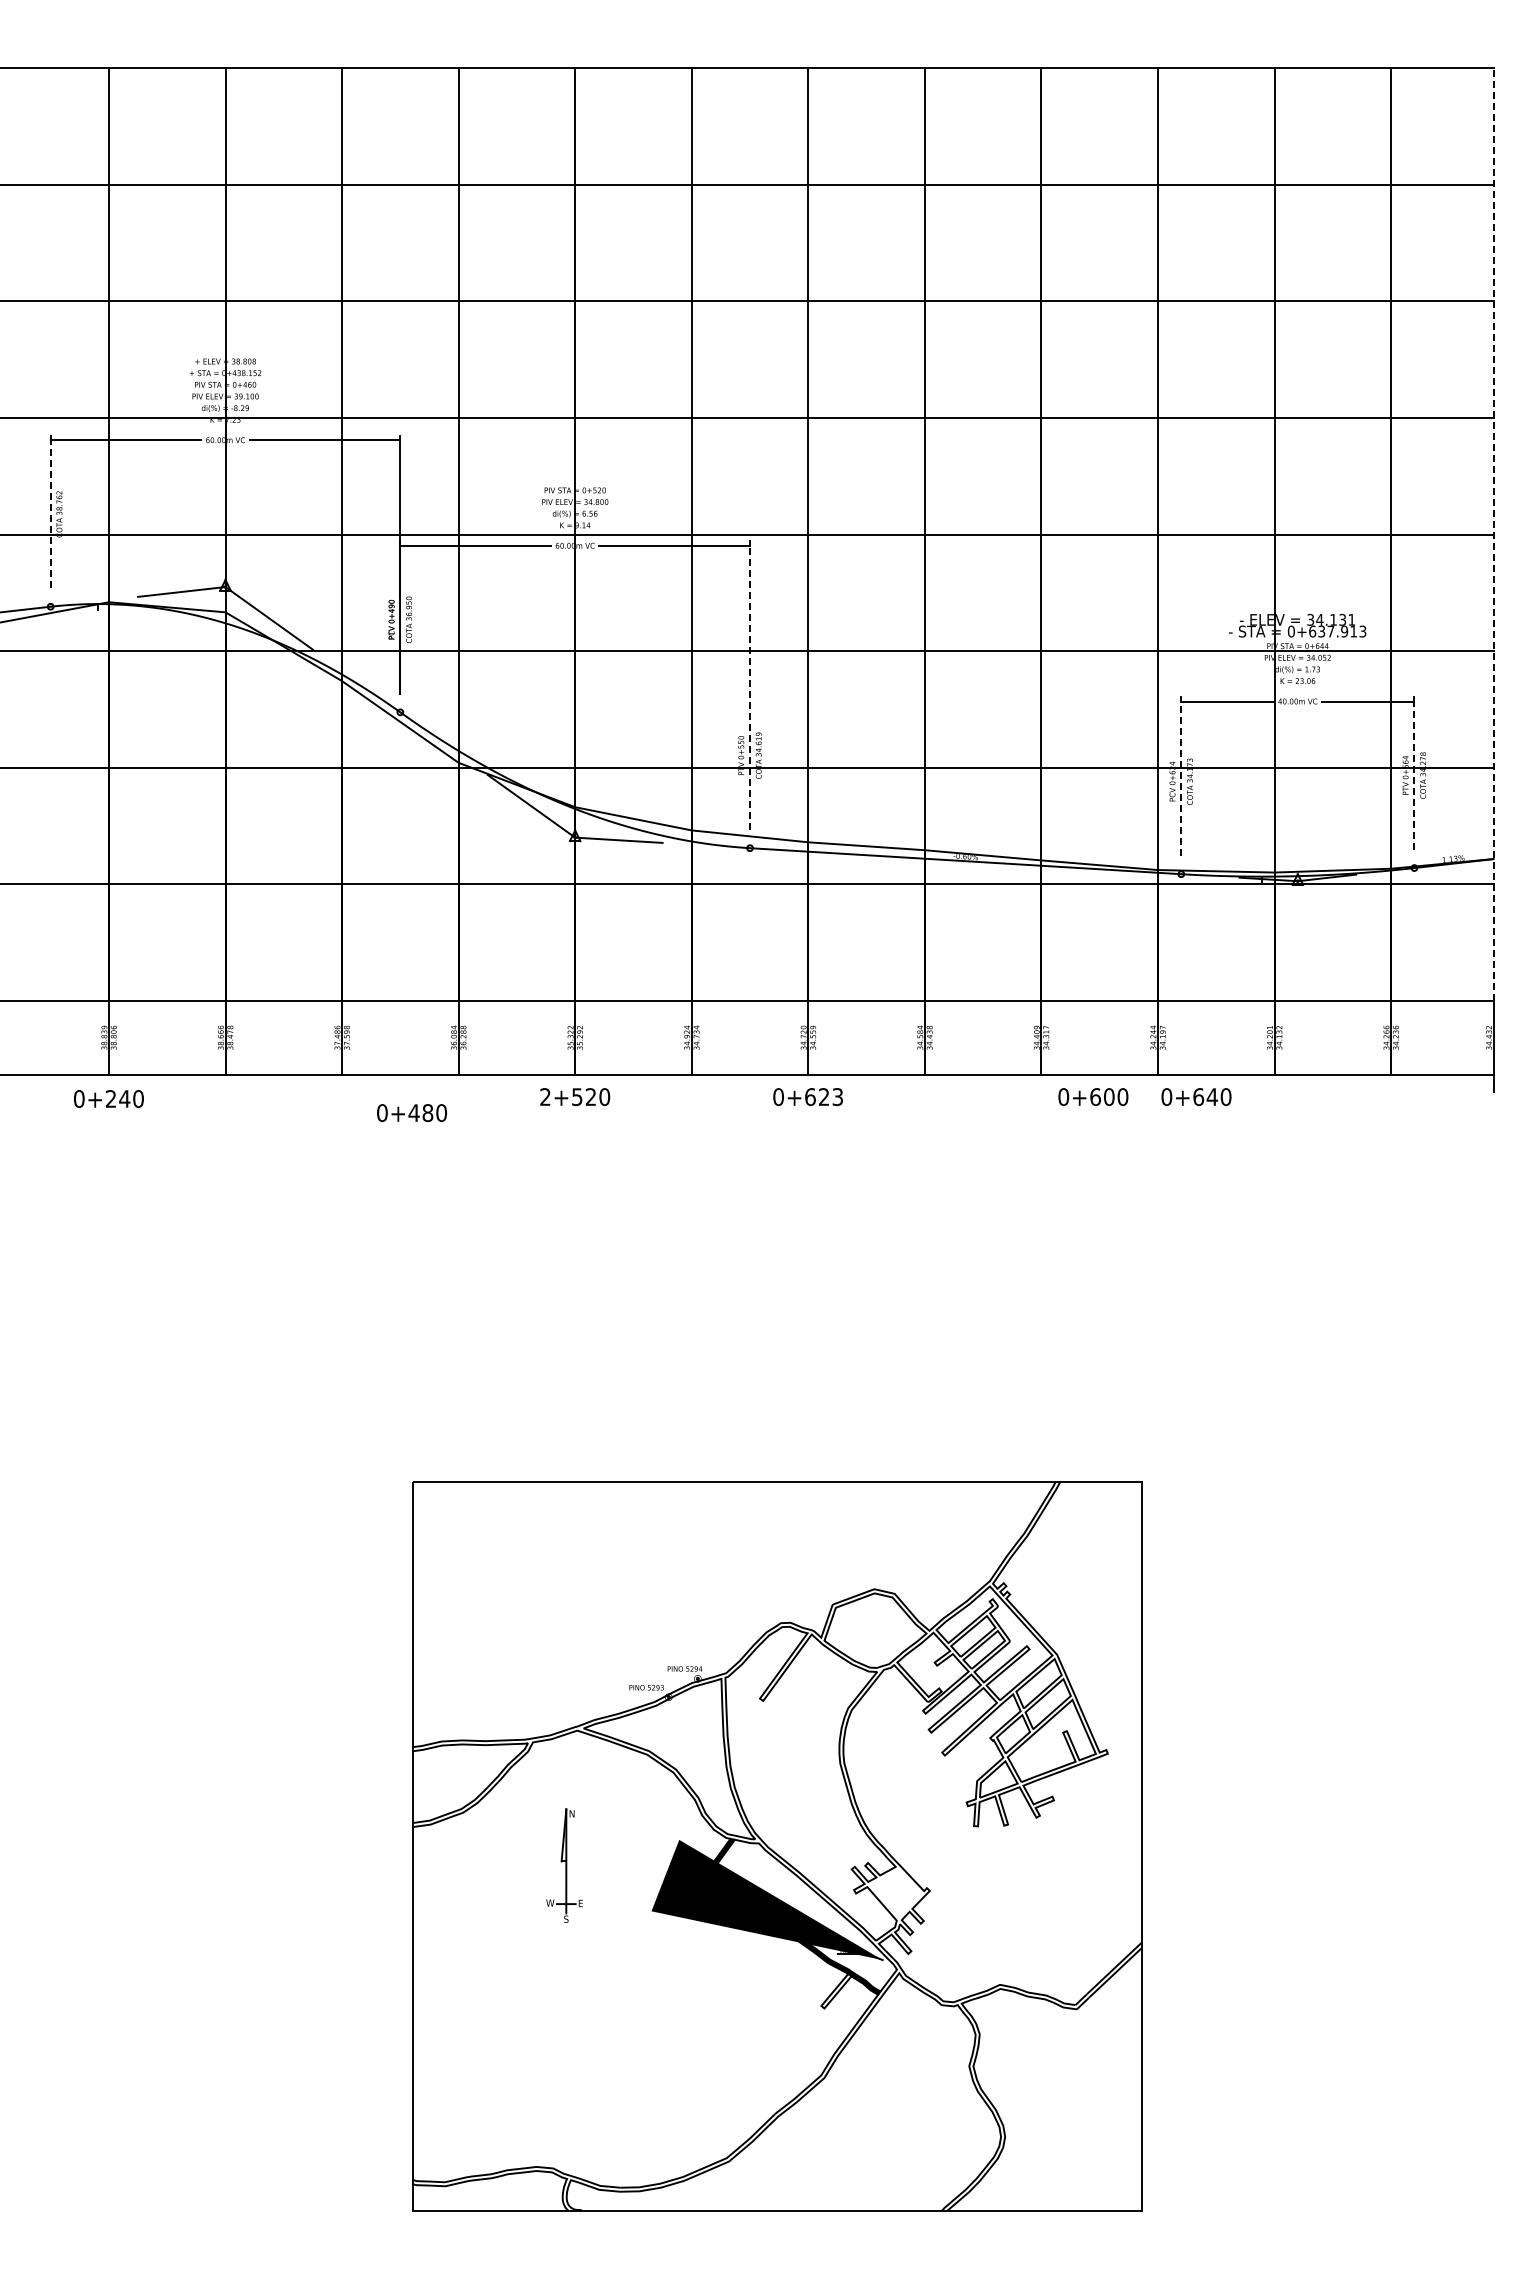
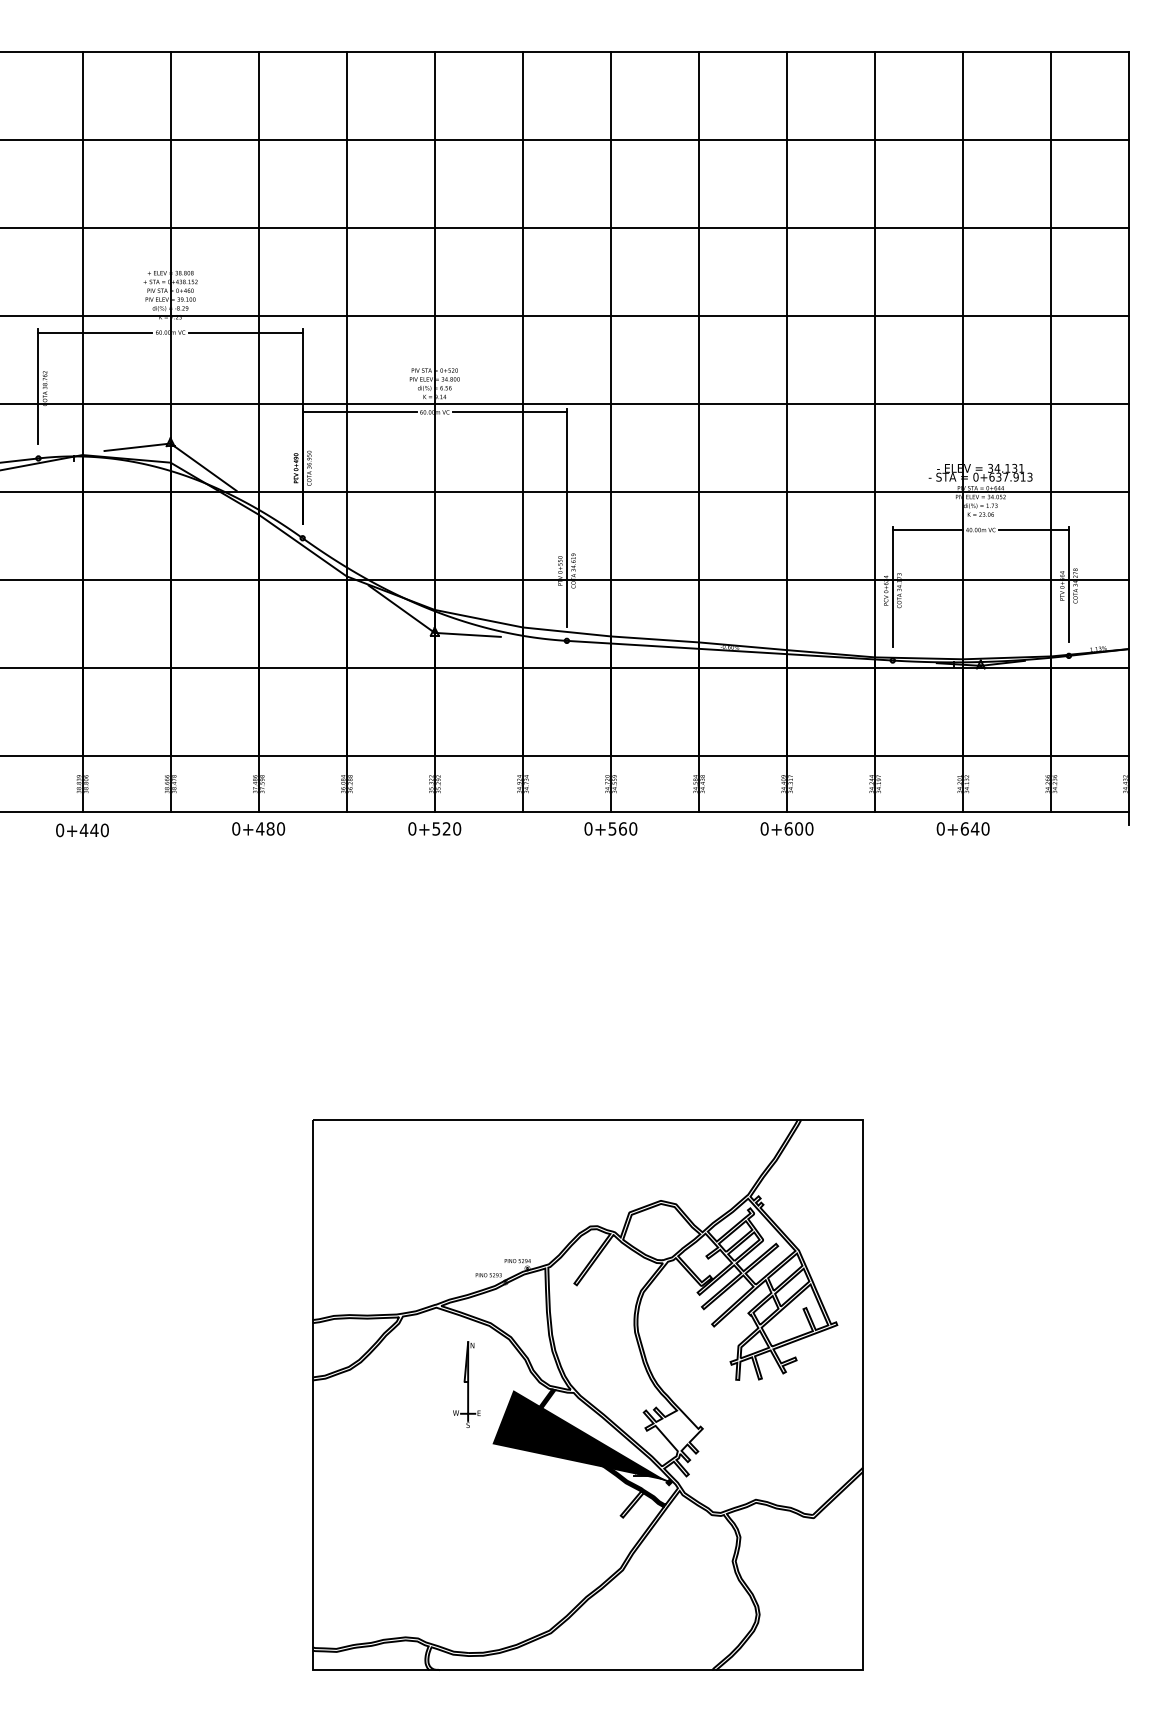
line: (50, 513) -> (38, 387), dashed -> solid
line: (1493, 534) -> (1128, 403), dashed -> solid
line: (750, 687) -> (567, 519), dashed -> solid
line: (1414, 775) -> (1068, 585), dashed -> solid
line: (1181, 778) -> (892, 588), dashed -> solid
text: (1196, 1096) -> (963, 828), moved
text: (545, 1097) -> (412, 829), 2+520 -> 0+520
text: (824, 1097) -> (623, 829), 0+623 -> 0+560
text: (1093, 1097) -> (787, 829), moved
text: (110, 1098) -> (83, 830), 0+240 -> 0+440
text: (411, 1113) -> (258, 829), moved
part: (564, 1865) -> (466, 1384), moved
fill: (885, 1961) -> (669, 1482), added

